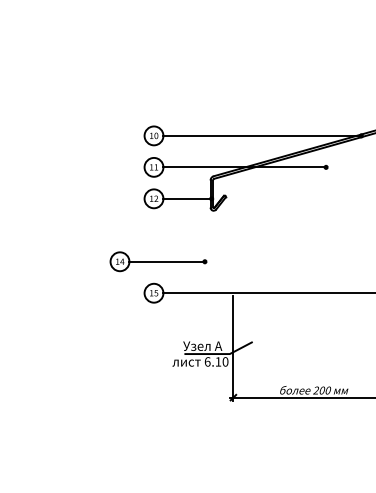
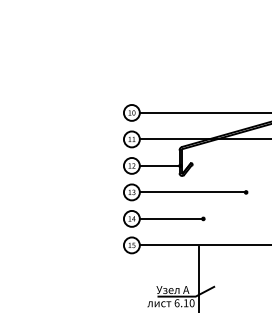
part: (217, 230) -> (185, 192), added
part: (158, 261) -> (164, 218), moved

